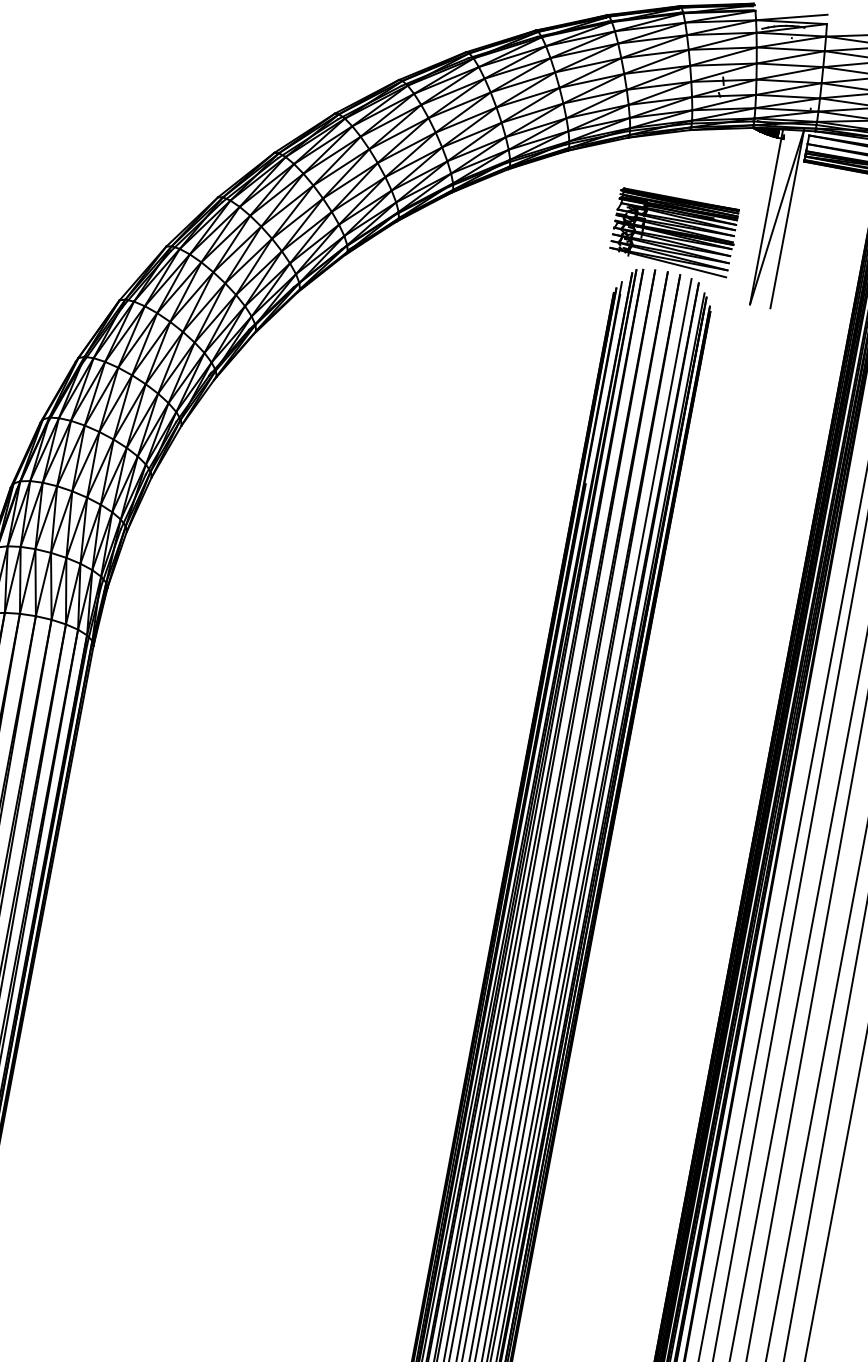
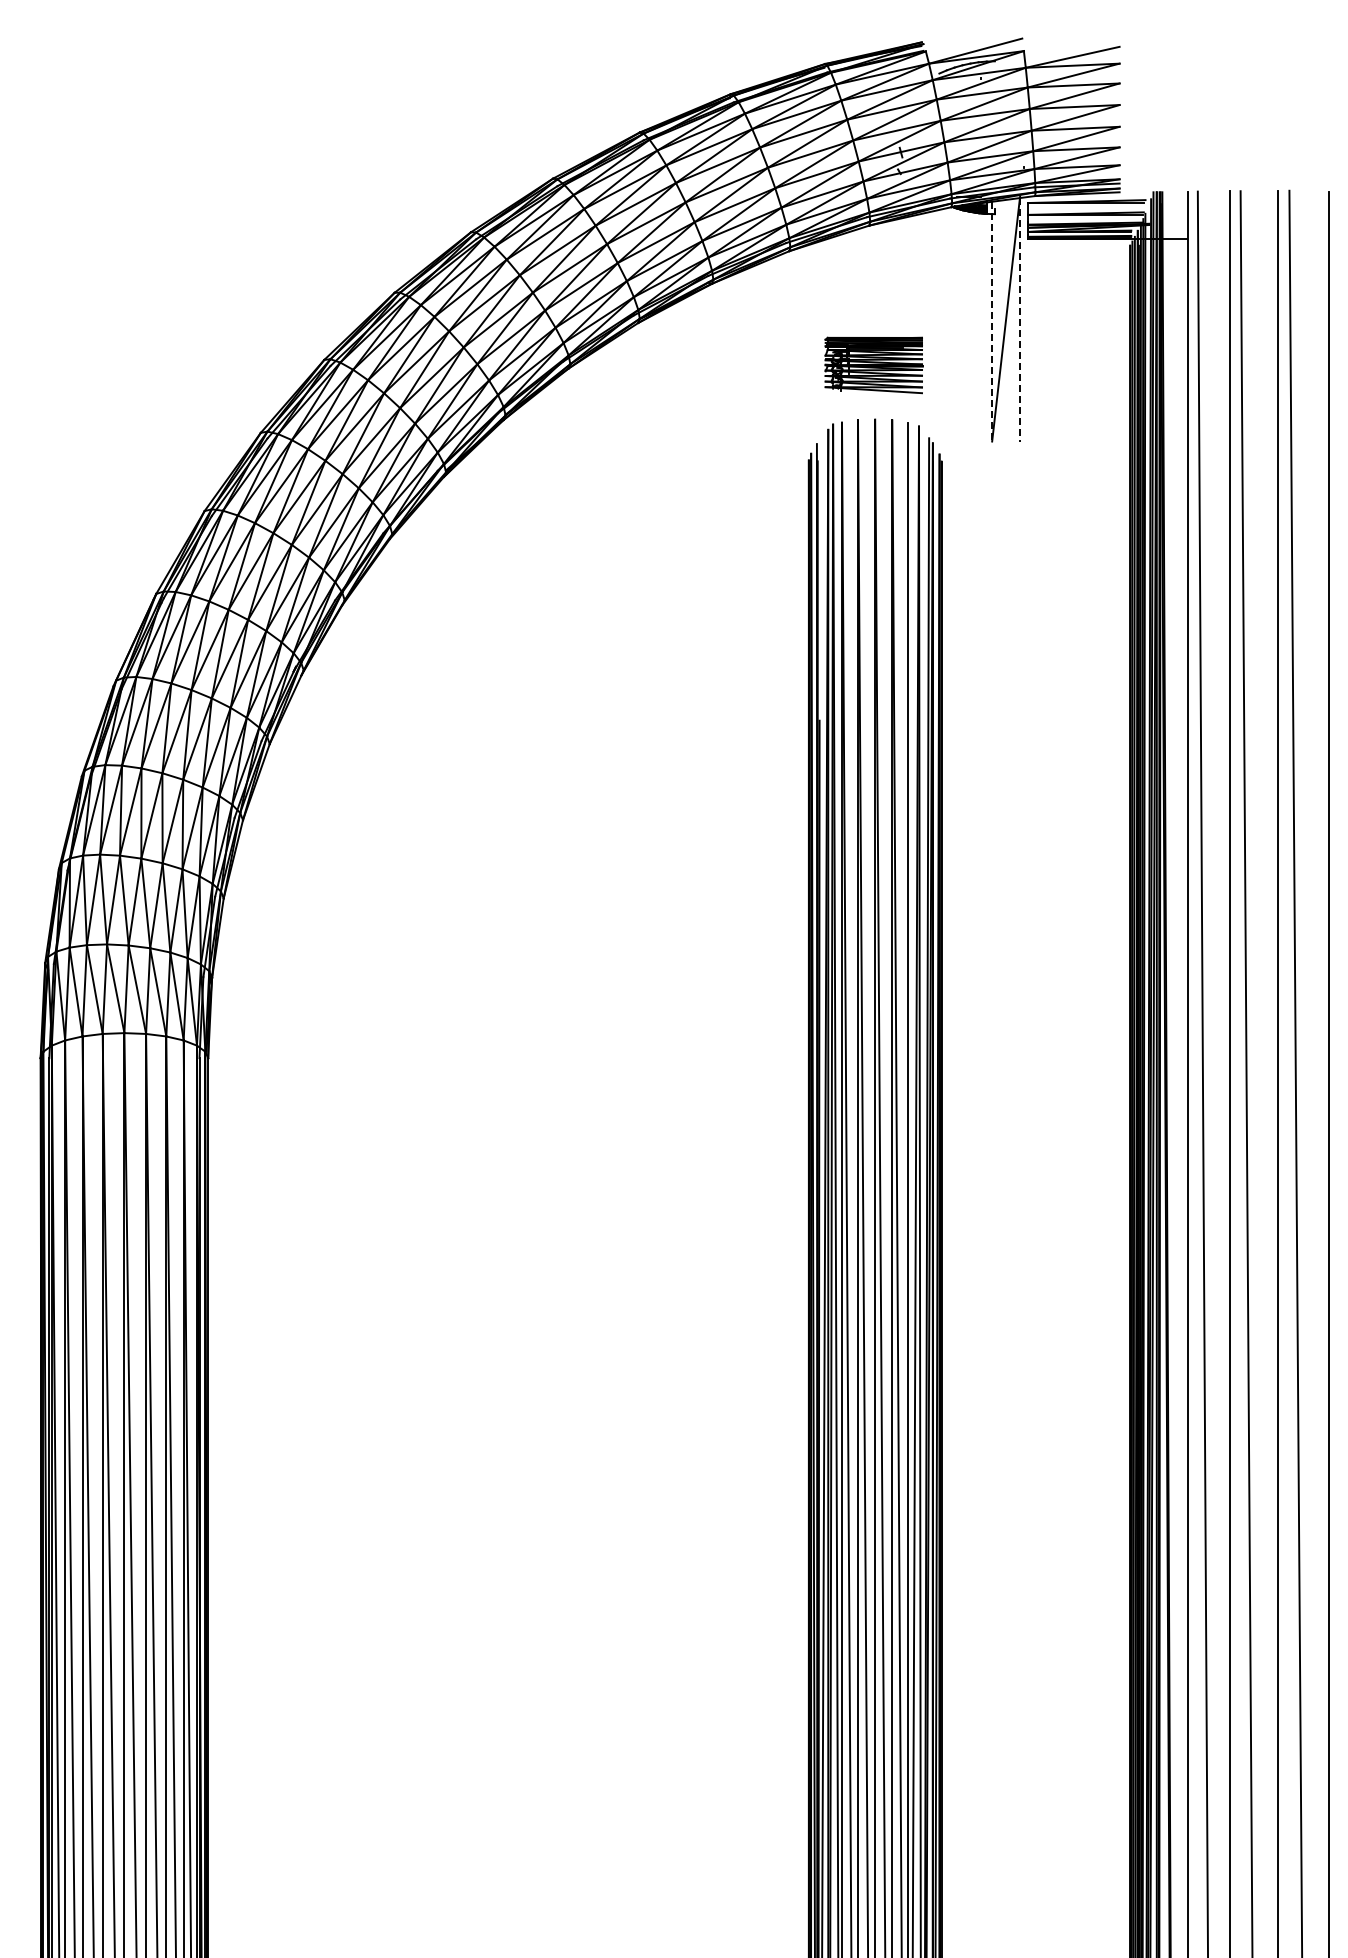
line: (766, 216) -> (992, 321), solid -> dashed
line: (787, 219) -> (1020, 319), solid -> dashed
part: (674, 232) -> (874, 365), size x0.6

